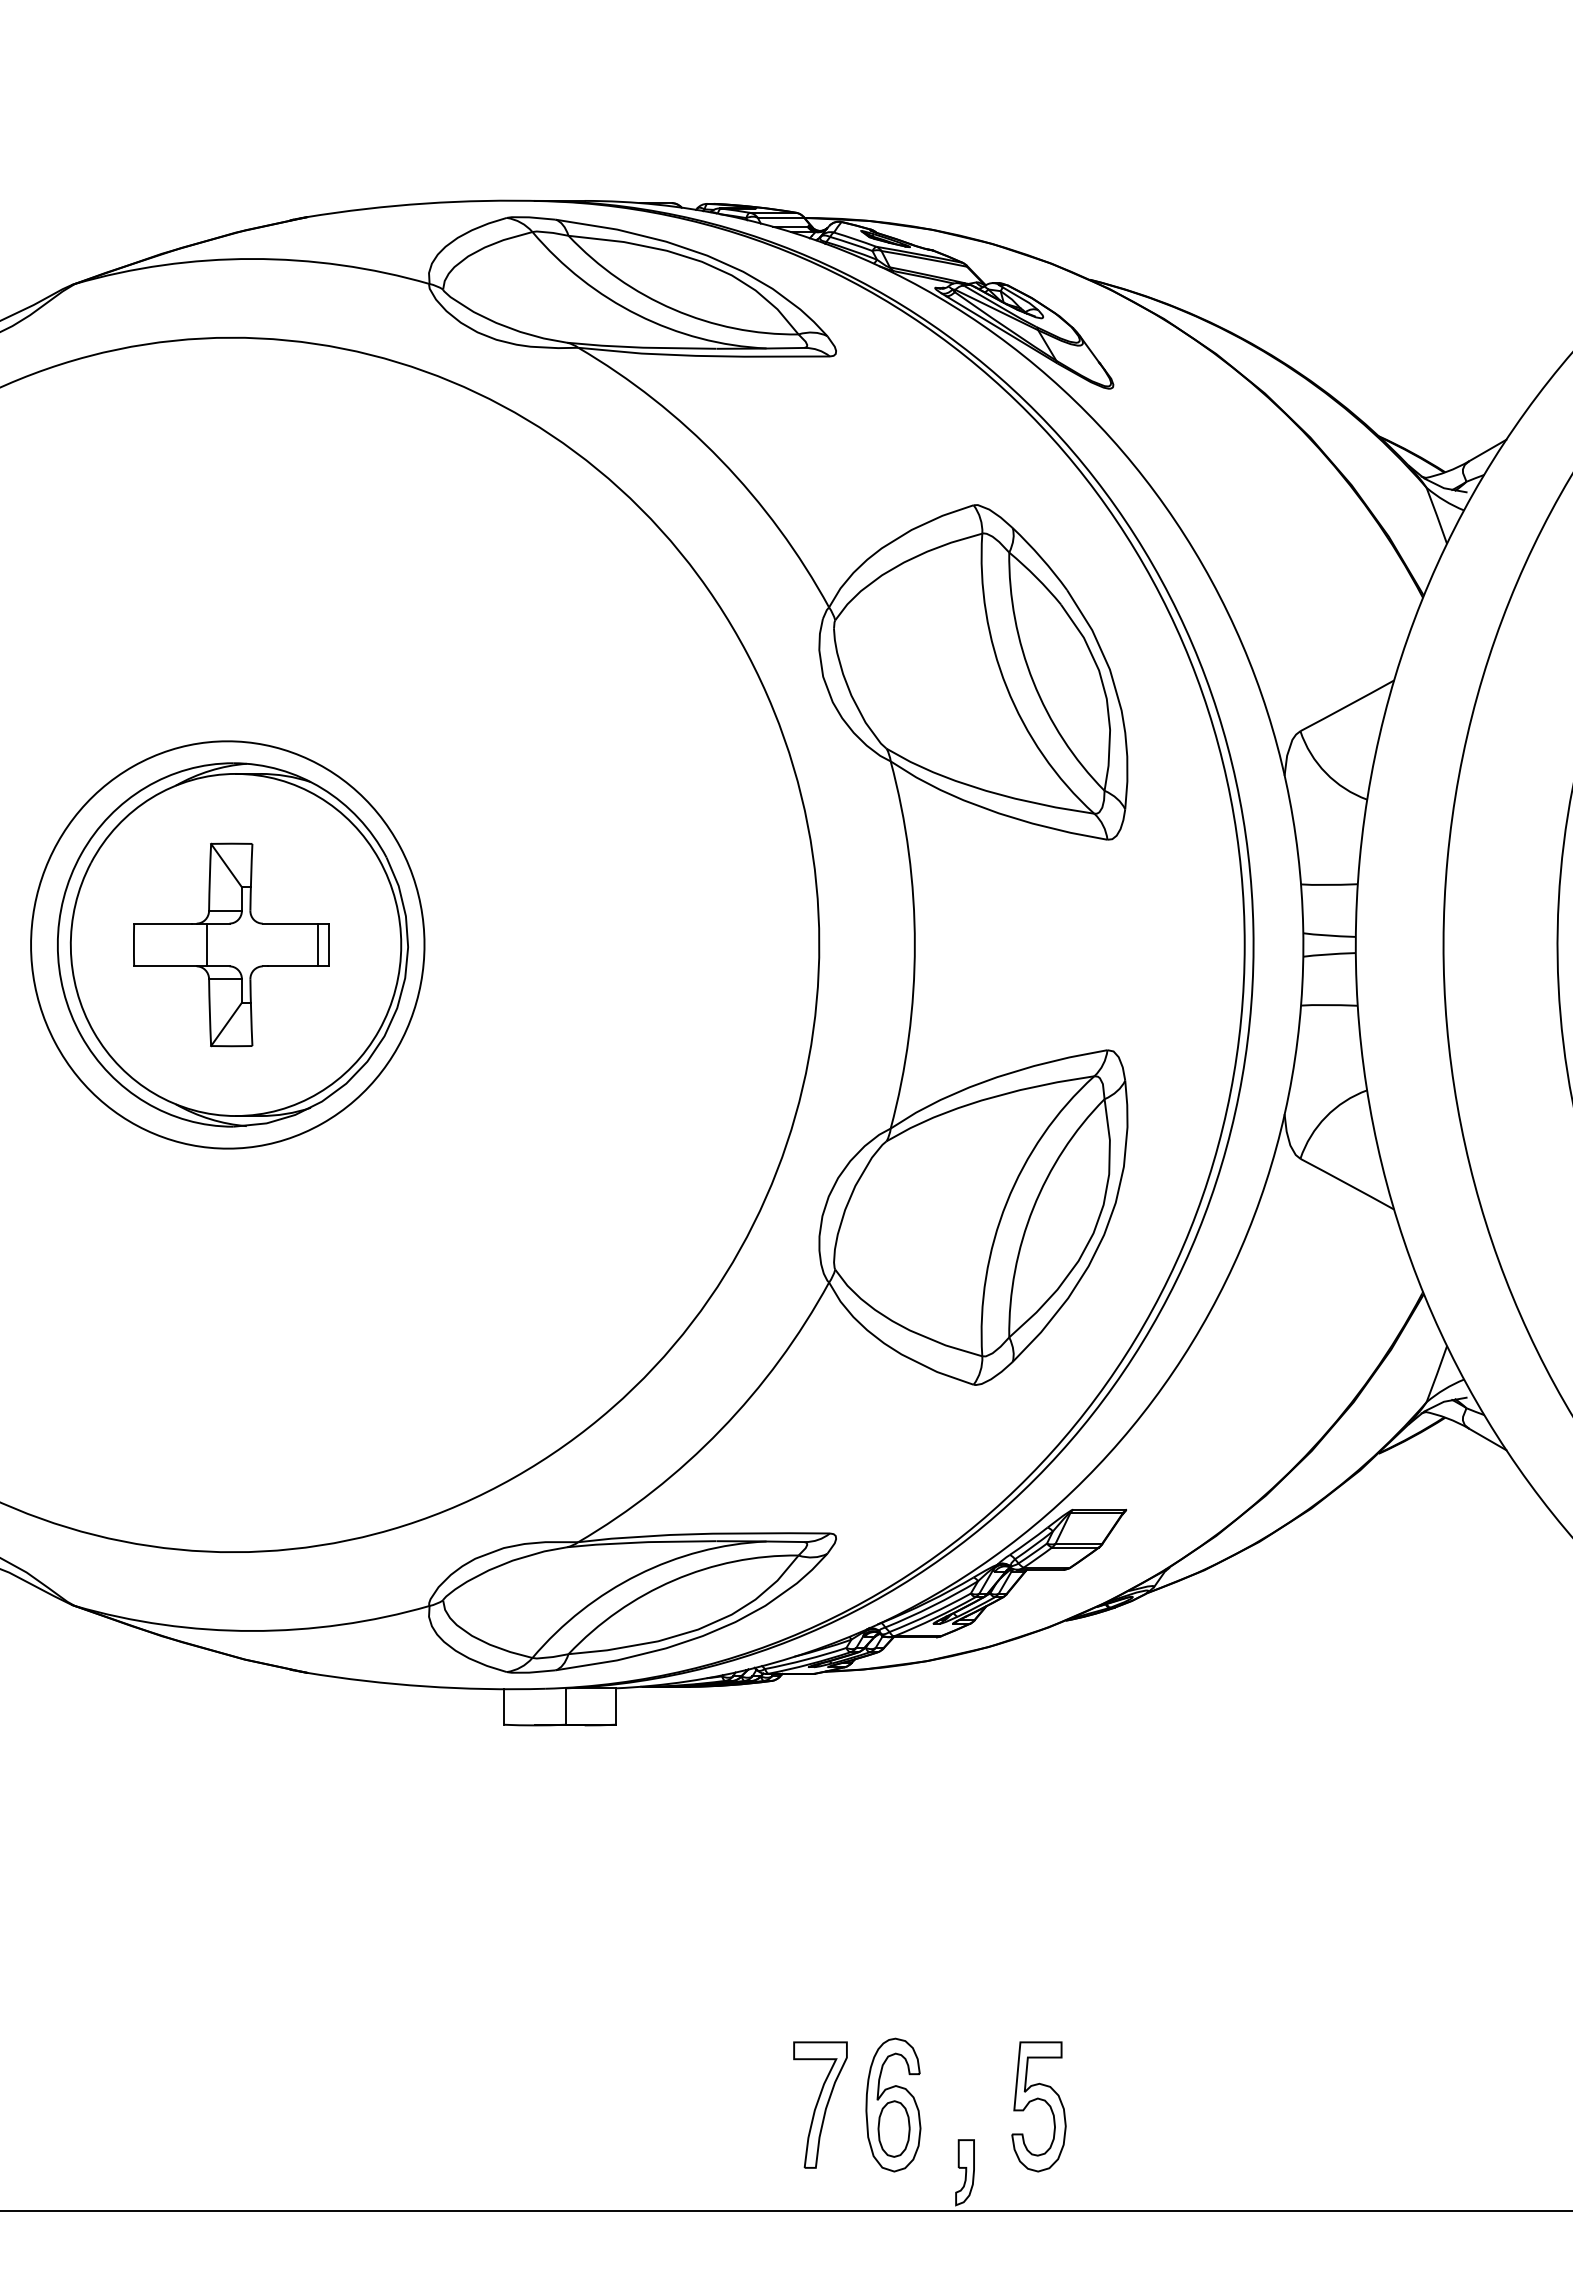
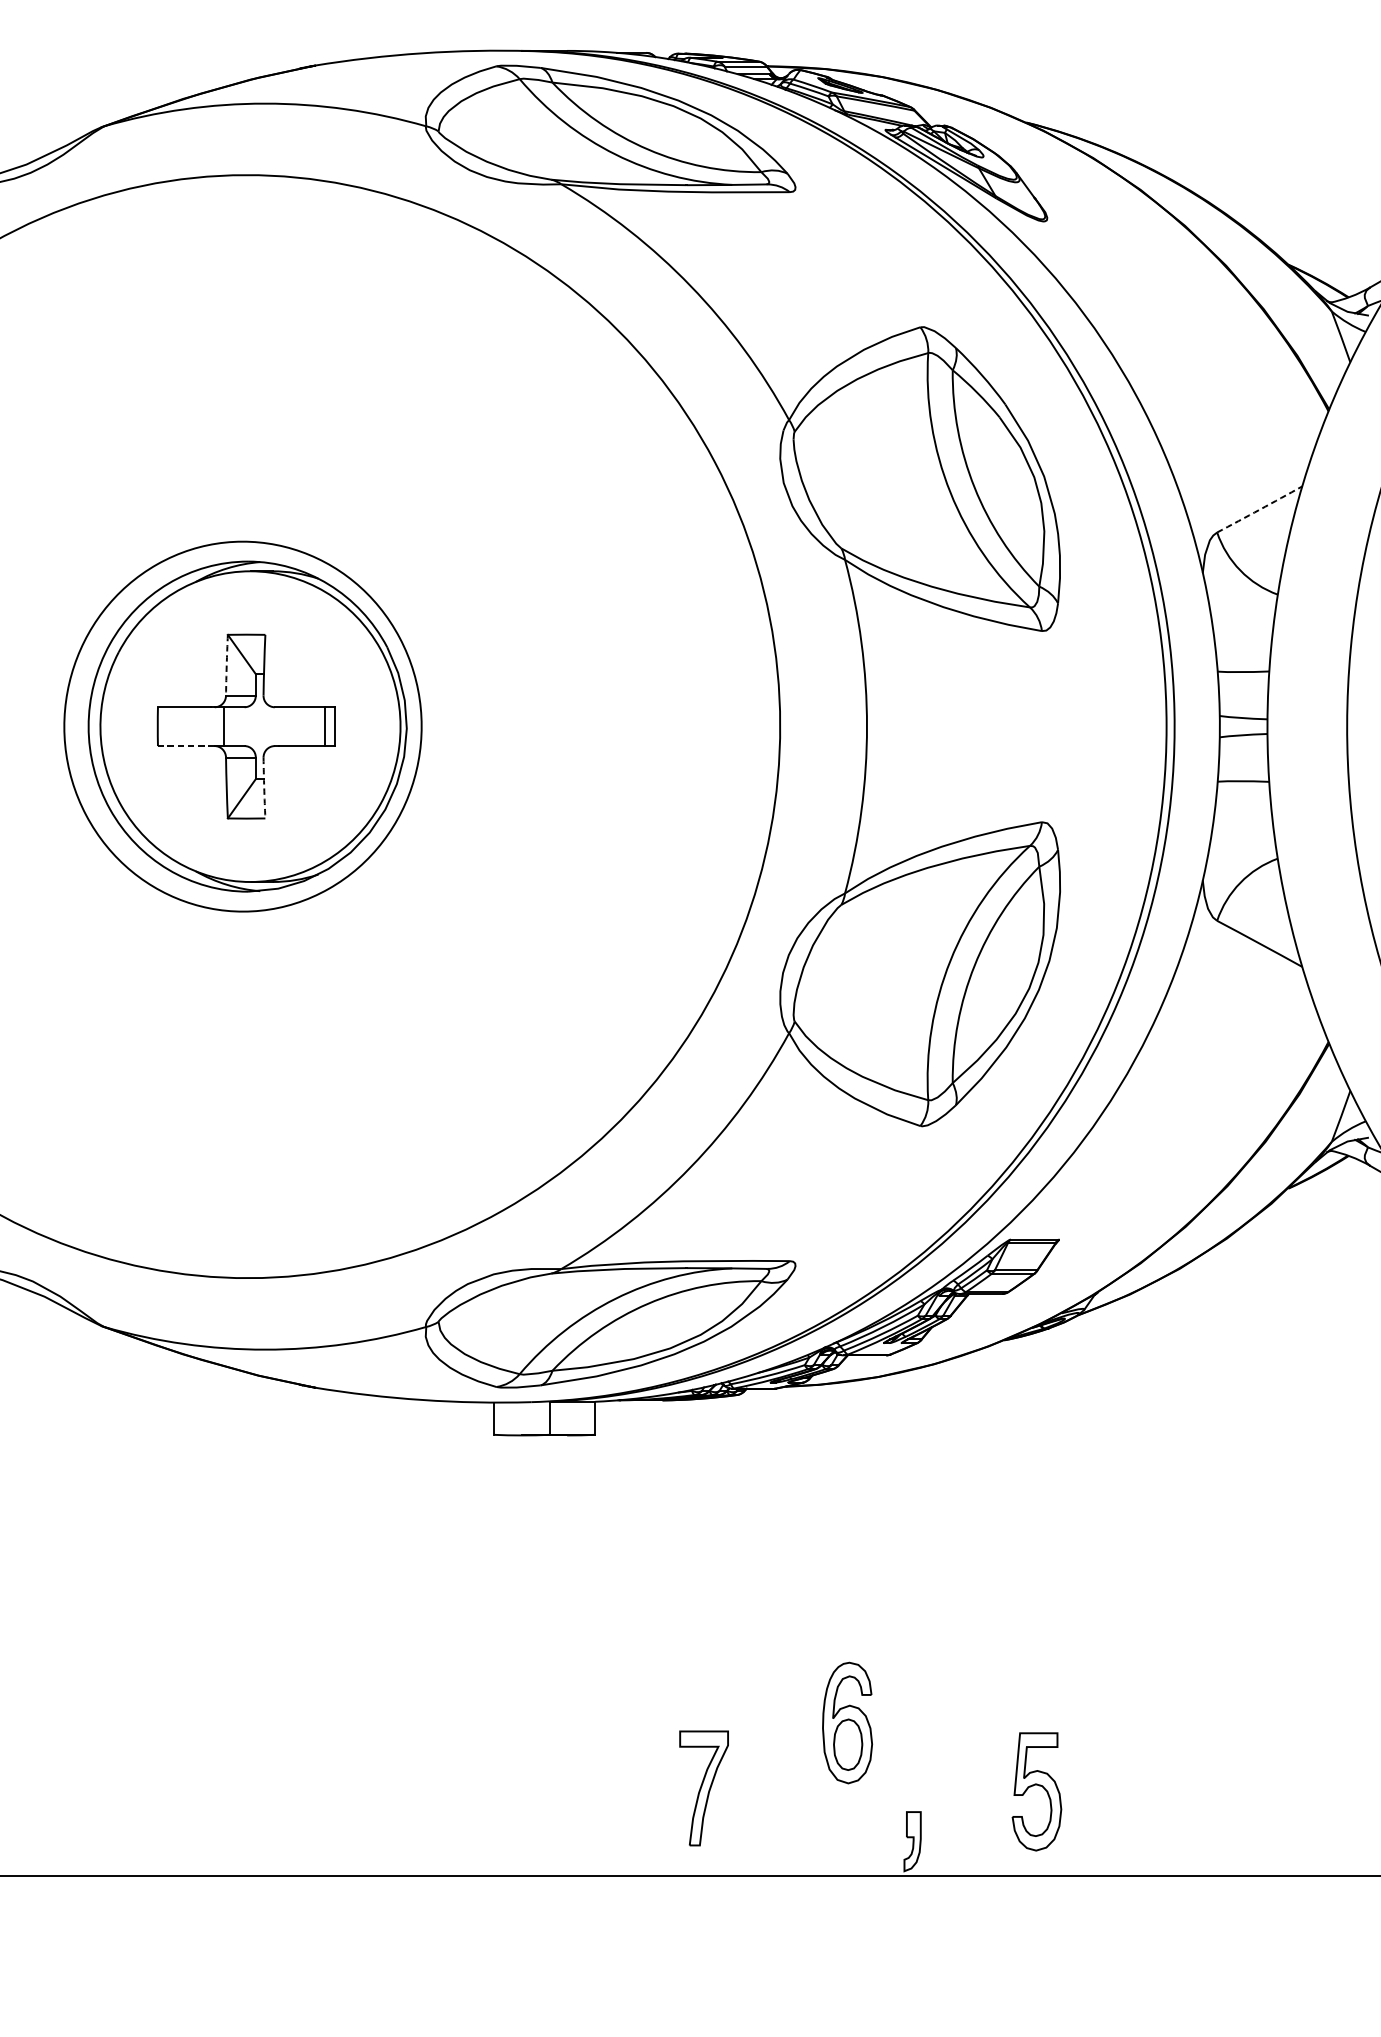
arc: (1347, 706) -> (1259, 510), solid -> dashed
arc: (209, 877) -> (226, 665), solid -> dashed
line: (164, 966) -> (185, 746), solid -> dashed
arc: (251, 1012) -> (264, 787), solid -> dashed
part: (1040, 2100) -> (1038, 1786), moved
part: (820, 2104) -> (704, 1787), moved
part: (893, 2104) -> (847, 1722), moved

